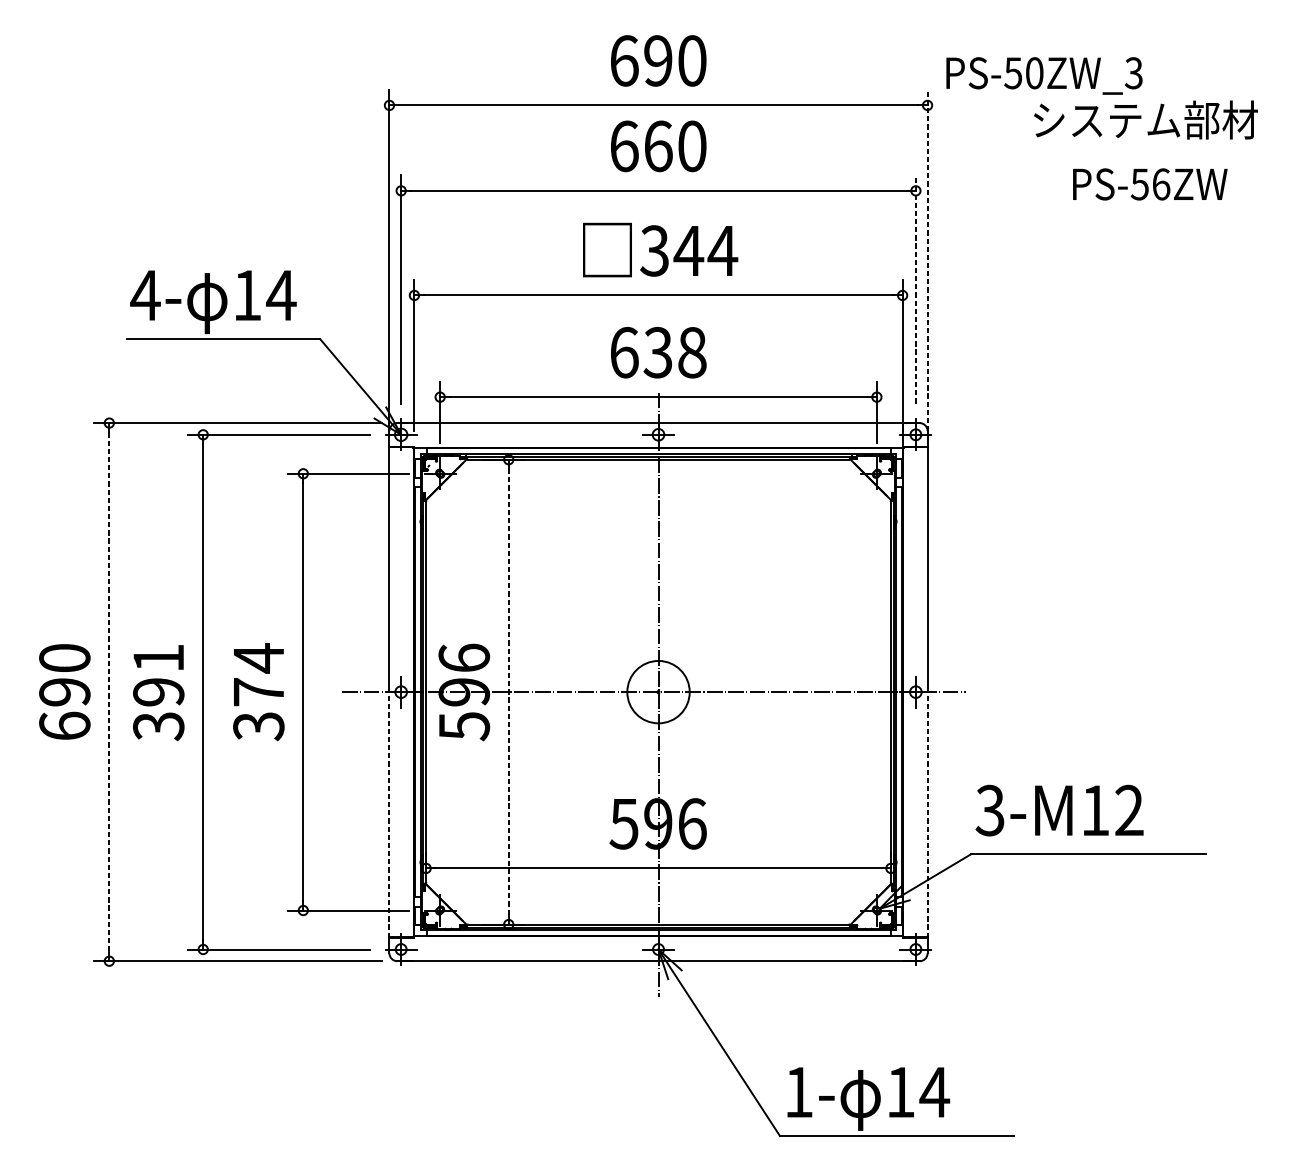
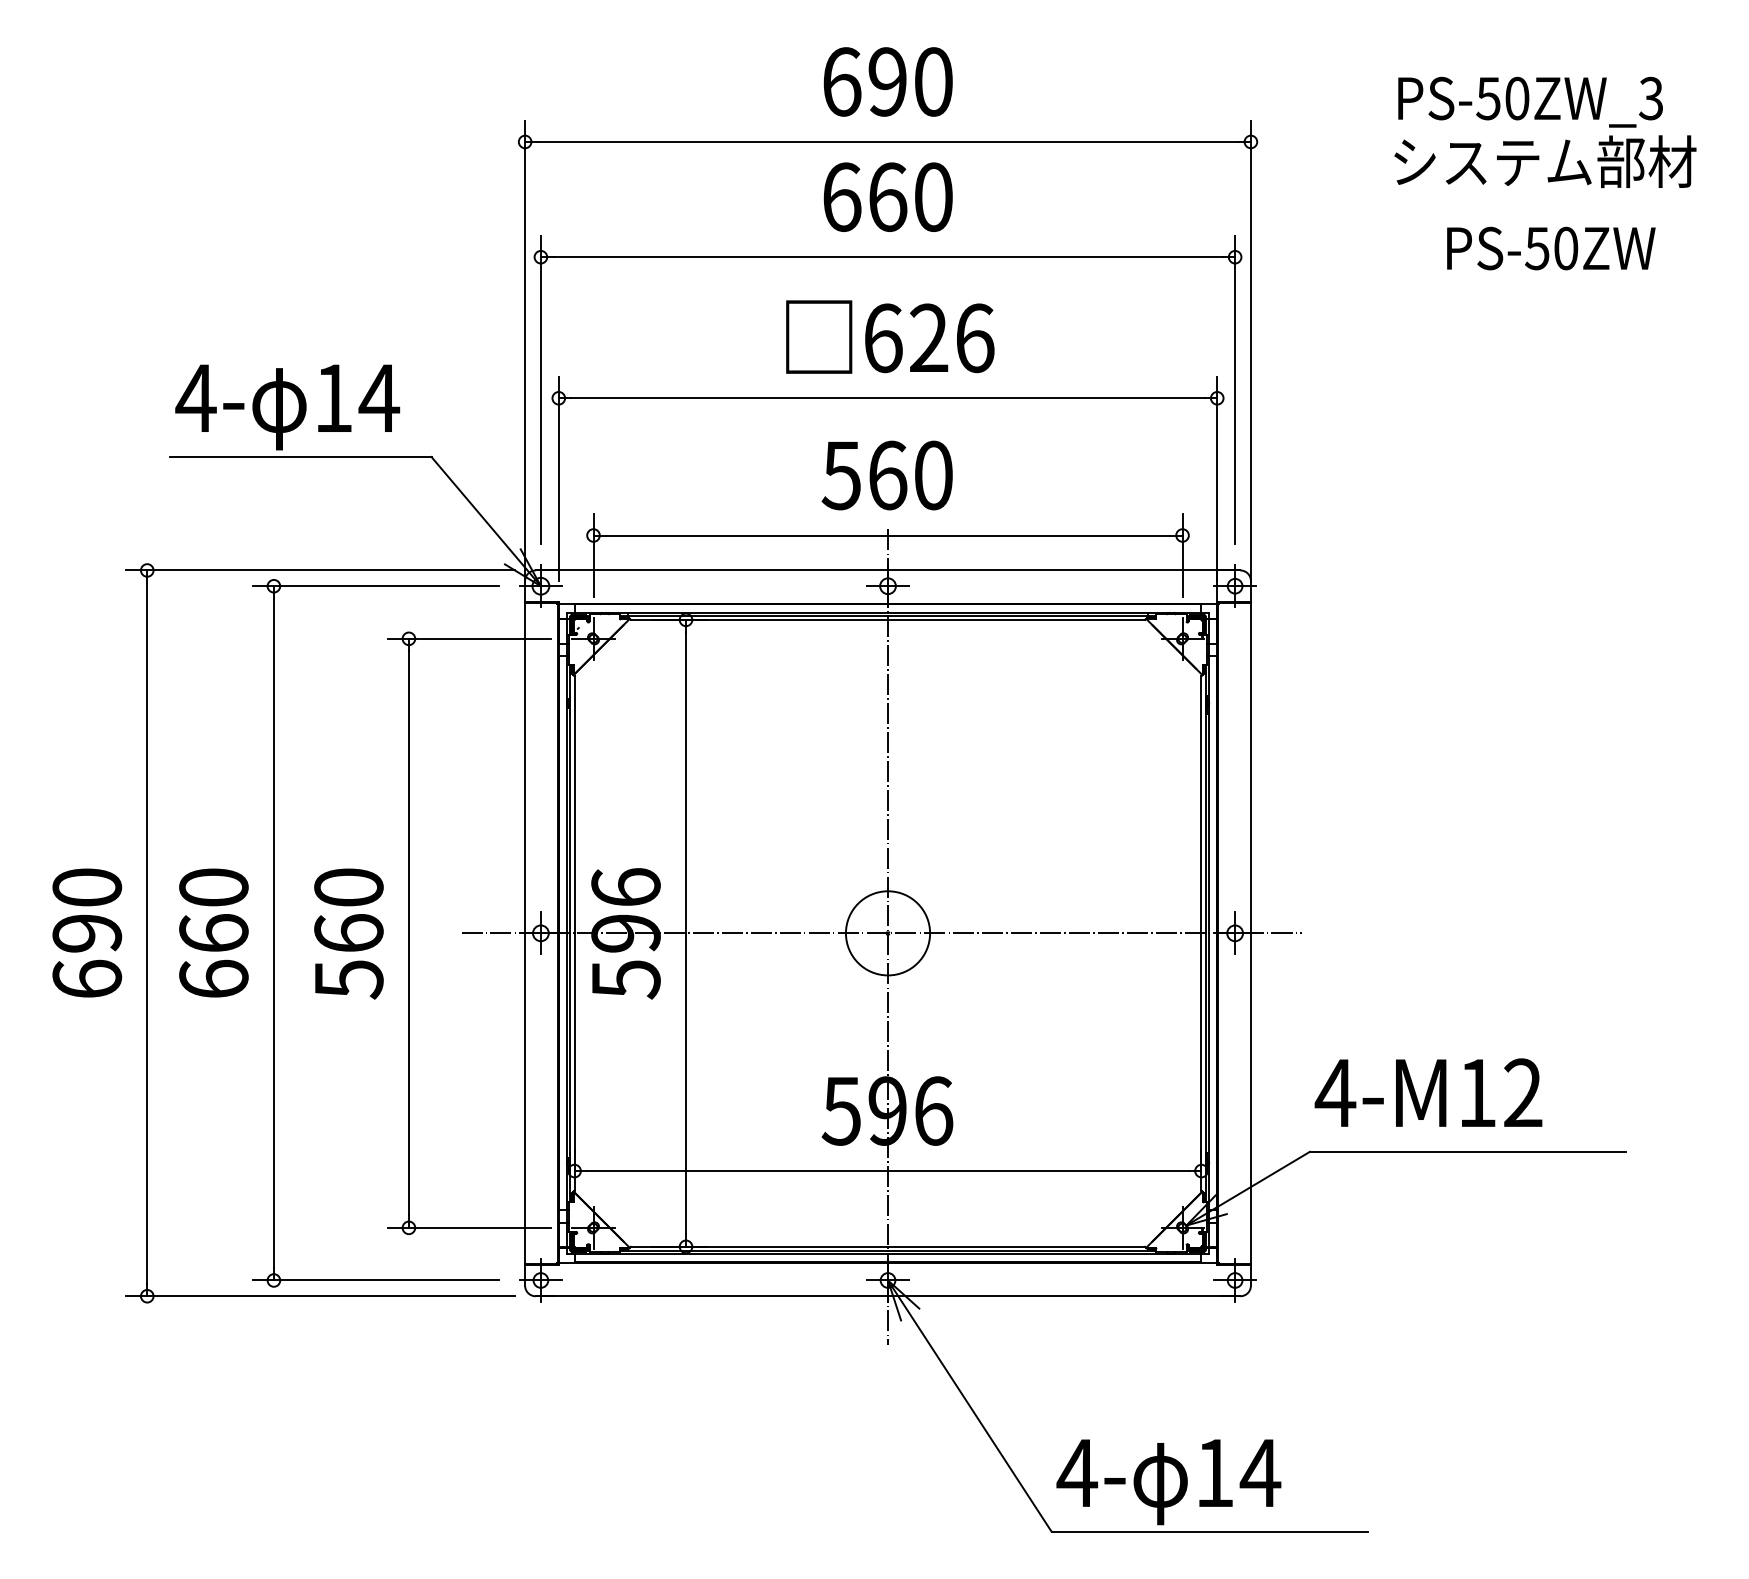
text: (1044, 75) -> (1530, 101), moved
text: (1161, 184) -> (1566, 248), PS-56ZW -> PS-50ZW
text: (689, 251) -> (929, 338), 344 -> 626
line: (927, 260) -> (1250, 350), dashed -> solid
line: (916, 289) -> (1235, 390), dashed -> solid
text: (657, 352) -> (886, 475), 638 -> 560
line: (109, 692) -> (147, 933), dashed -> solid
text: (158, 692) -> (213, 933), 391 -> 660
text: (258, 692) -> (348, 933), 374 -> 560
line: (509, 692) -> (686, 933), dashed -> solid
text: (990, 810) -> (1335, 1092), 3-M12 -> 4-M12
line: (389, 815) -> (525, 1099), dashed -> solid
line: (927, 815) -> (1250, 1099), dashed -> solid
text: (799, 1091) -> (1077, 1472), 1- -> 4-

